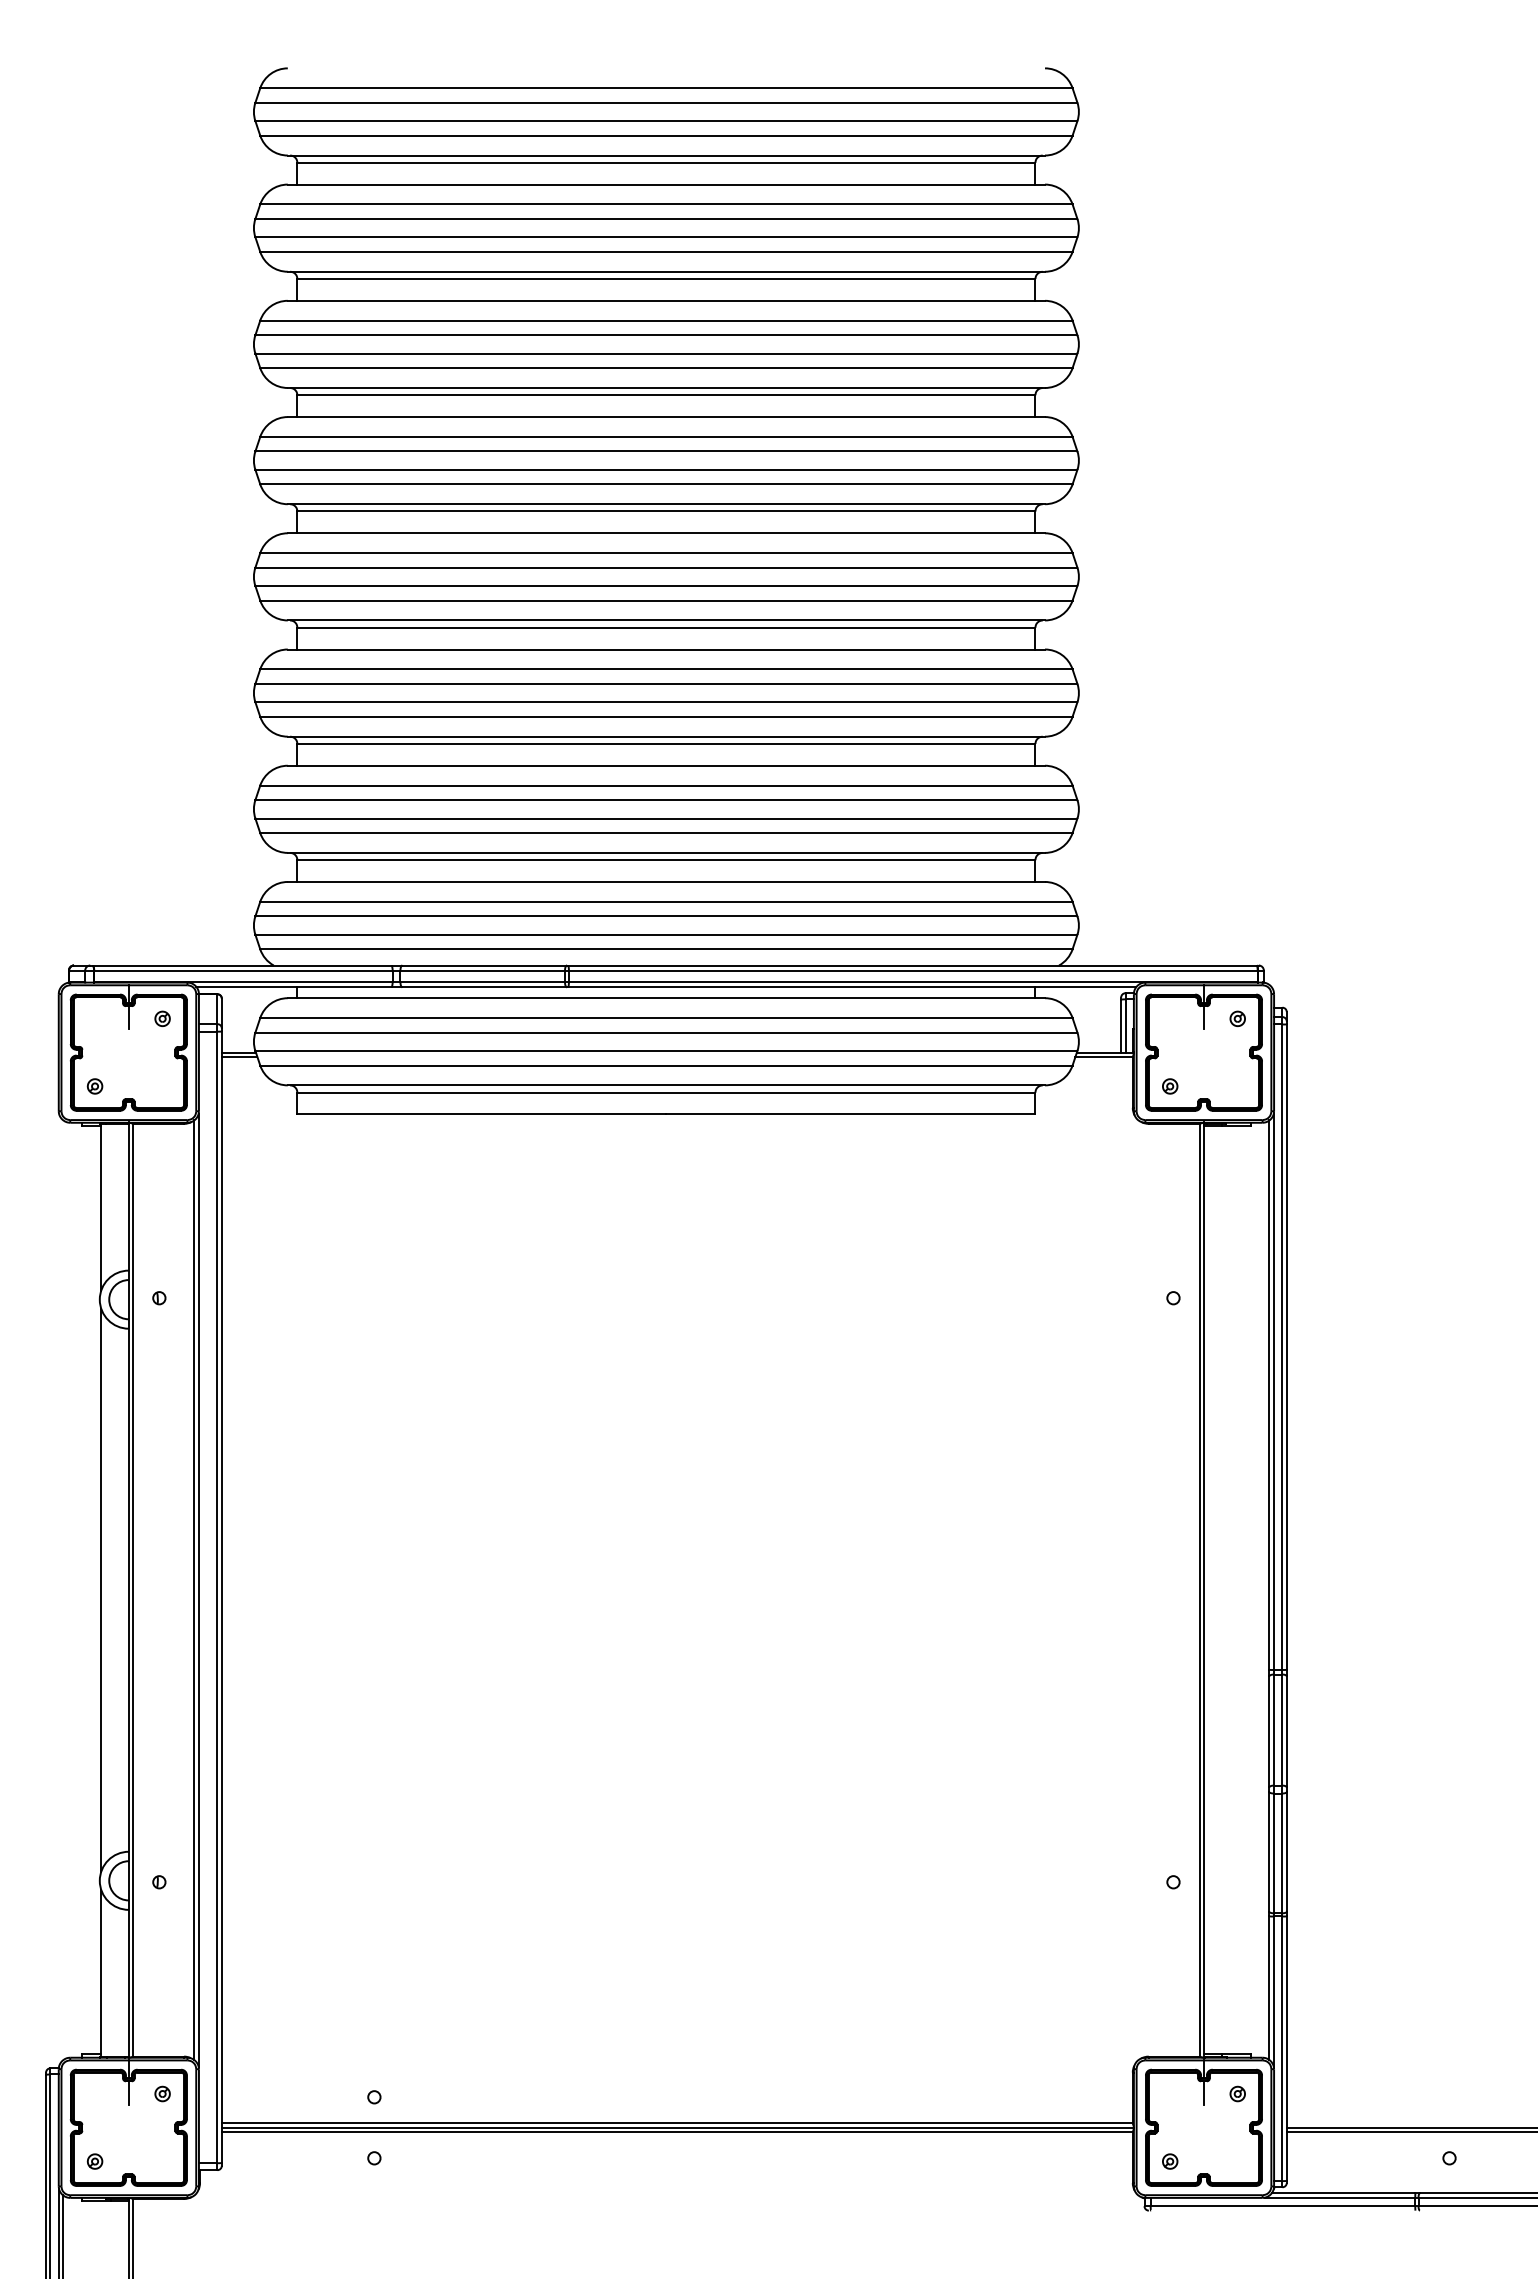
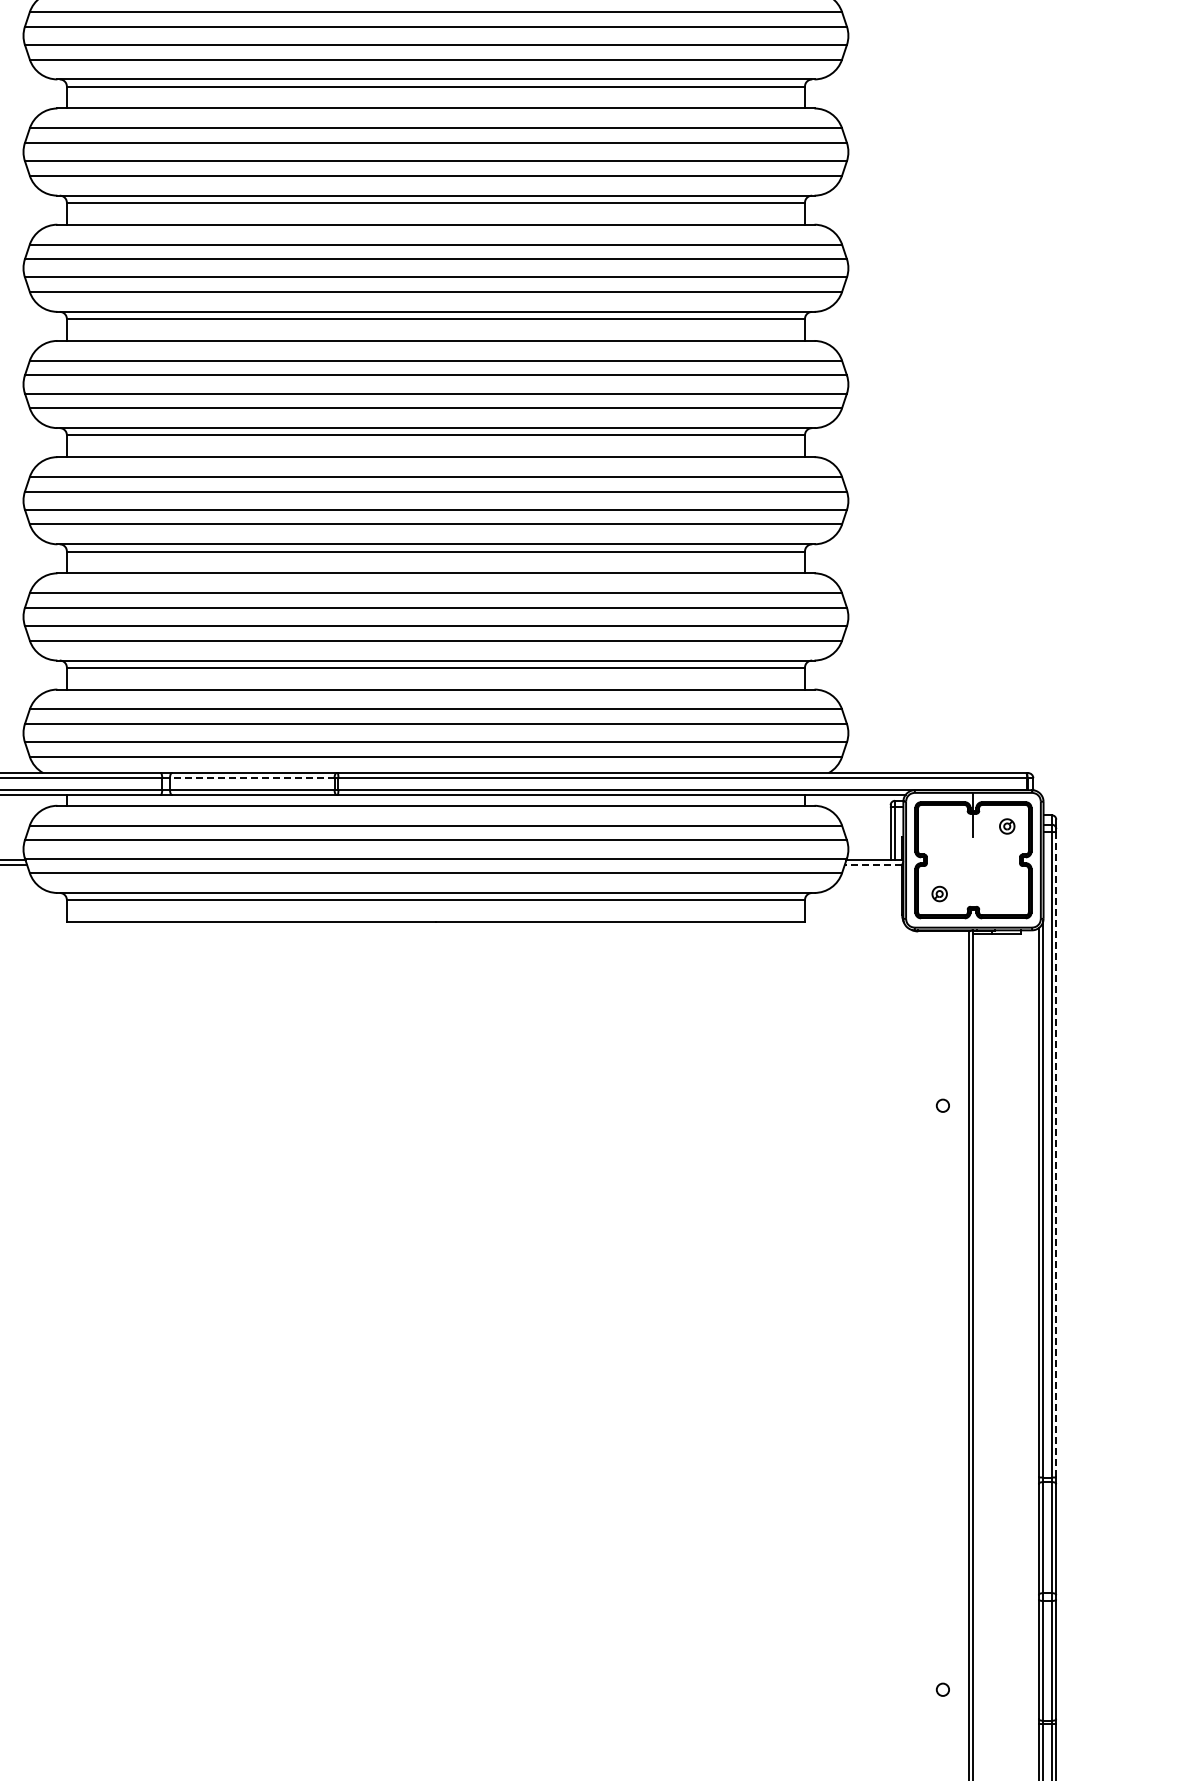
line: (482, 970) -> (252, 778), solid -> dashed
line: (1104, 1057) -> (873, 865), solid -> dashed
line: (1286, 1347) -> (1055, 1155), solid -> dashed

